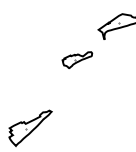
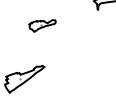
part: (77, 59) -> (42, 25), moved

